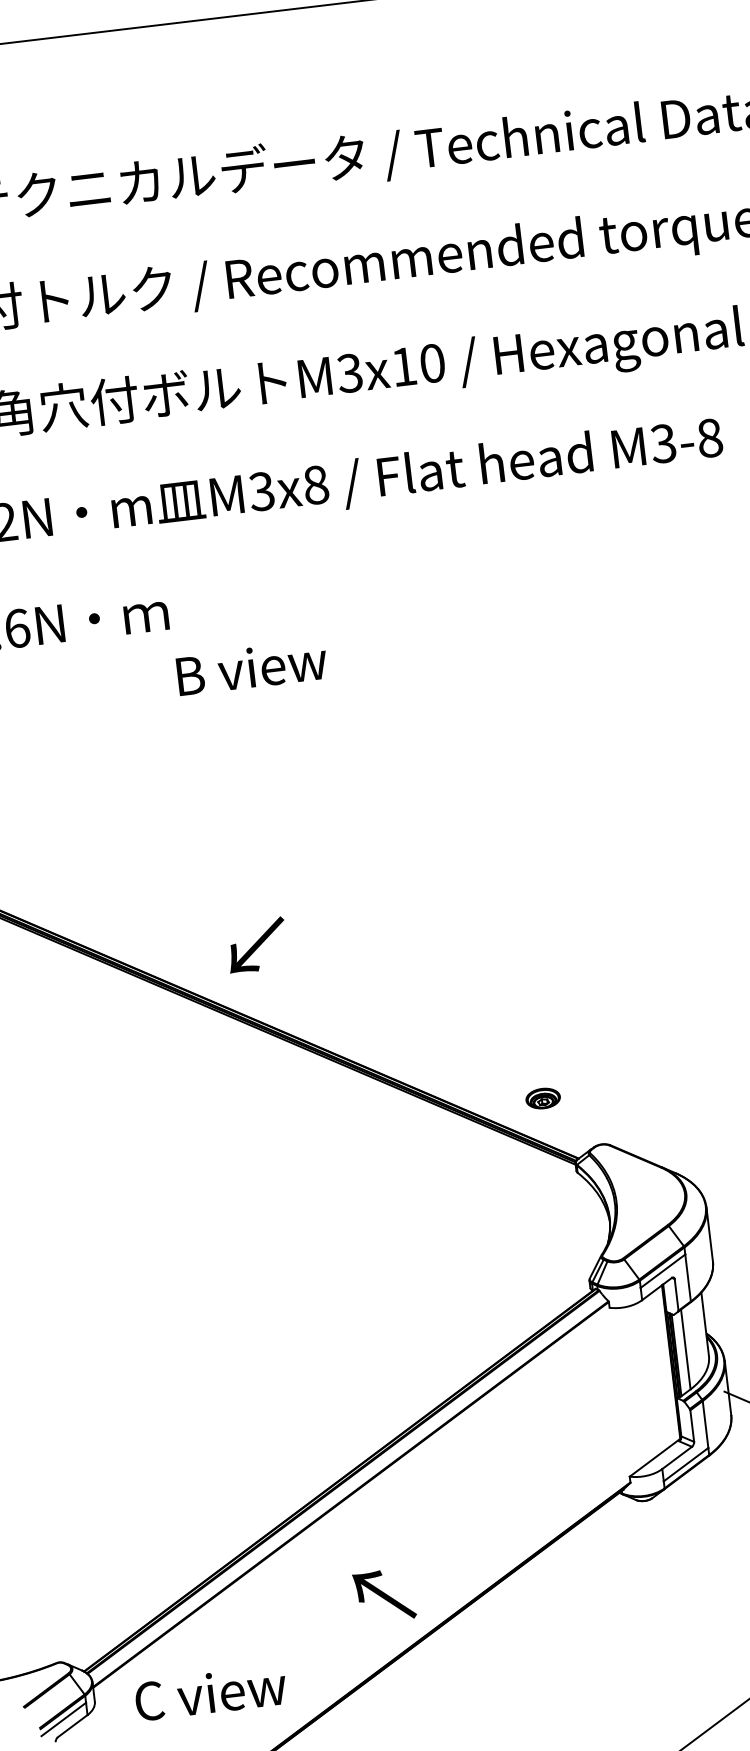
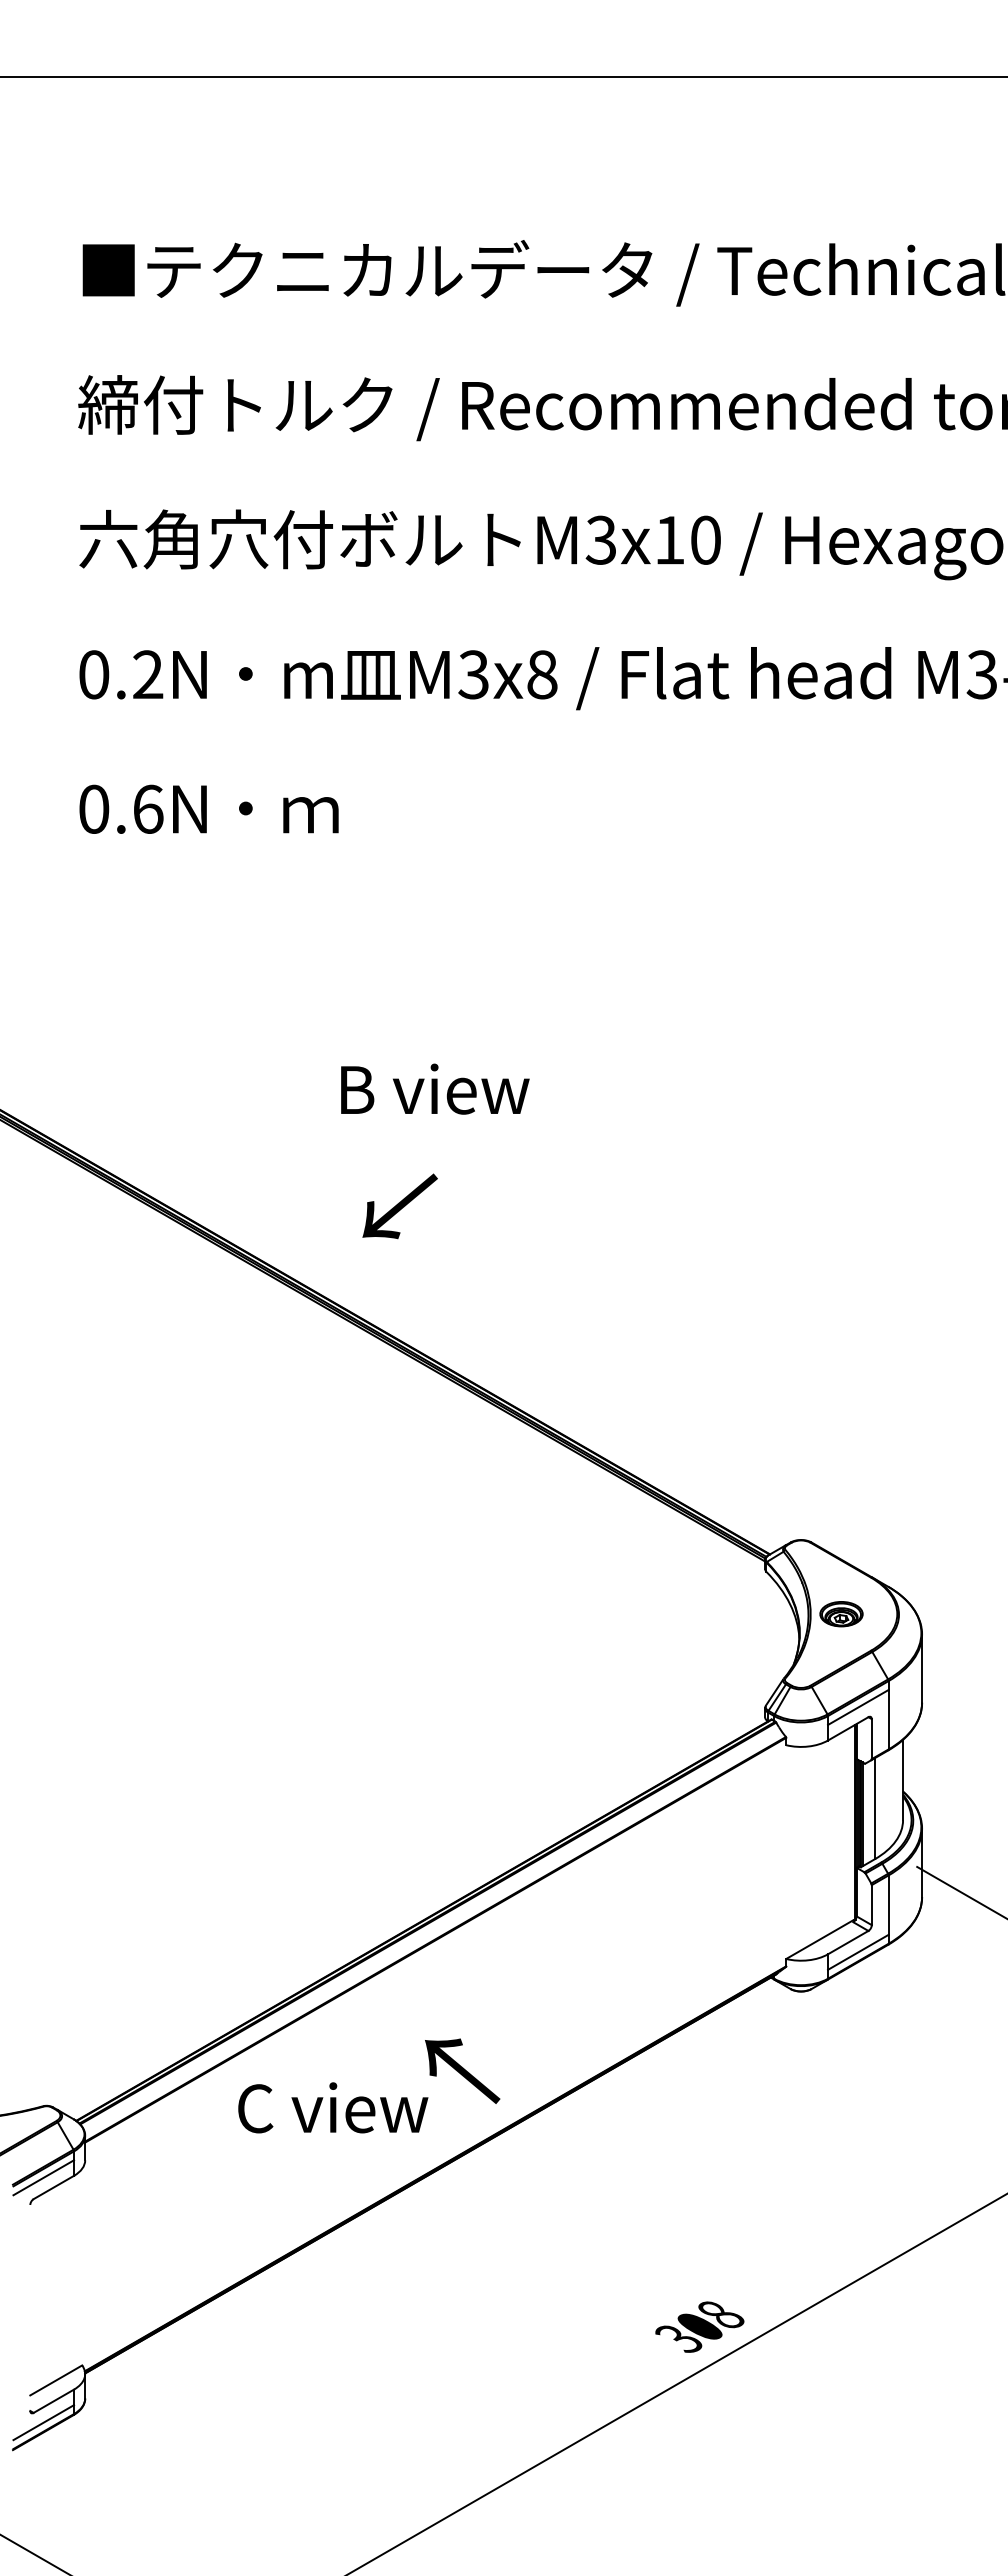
text: (252, 667) -> (435, 1088), moved
text: (256, 945) -> (399, 1206), moved
part: (543, 1098) -> (841, 1614), moved
text: (211, 1692) -> (333, 2107), moved

